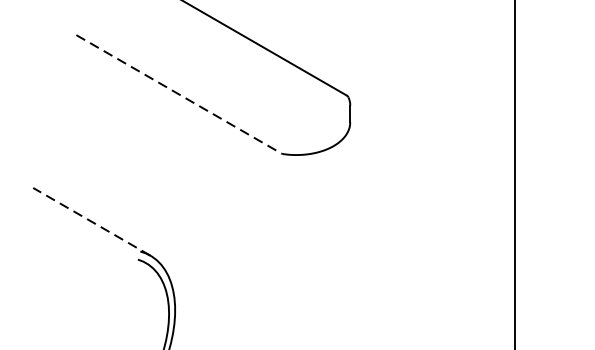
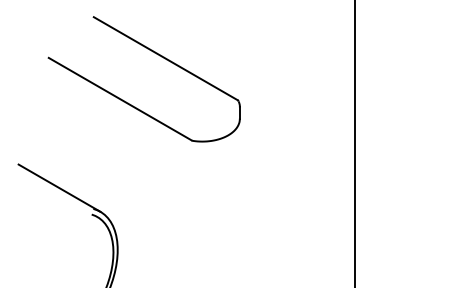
line: (179, 94) -> (120, 99), dashed -> solid
line: (91, 220) -> (59, 187), dashed -> solid

